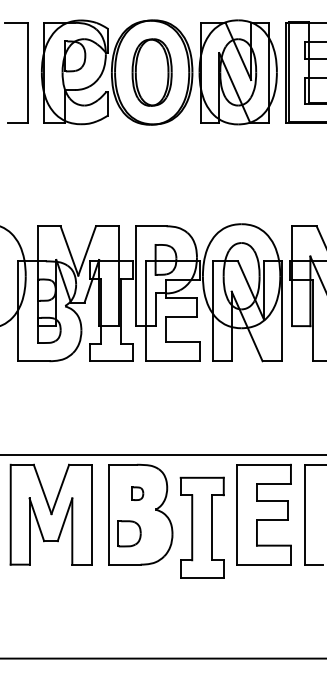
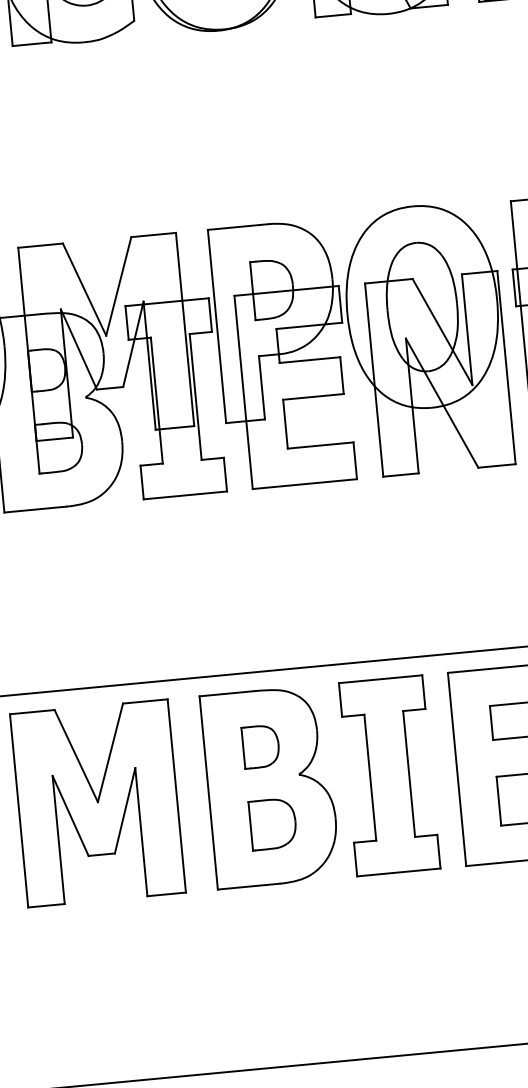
part: (137, 493) -> (260, 746), size x1.67
part: (201, 527) -> (388, 775), moved
part: (129, 533) -> (273, 823), moved

